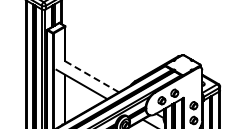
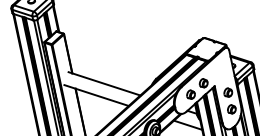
line: (90, 75) -> (104, 83), dashed -> solid

